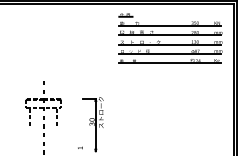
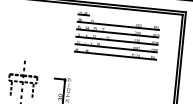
part: (170, 38) -> (117, 35), moved

